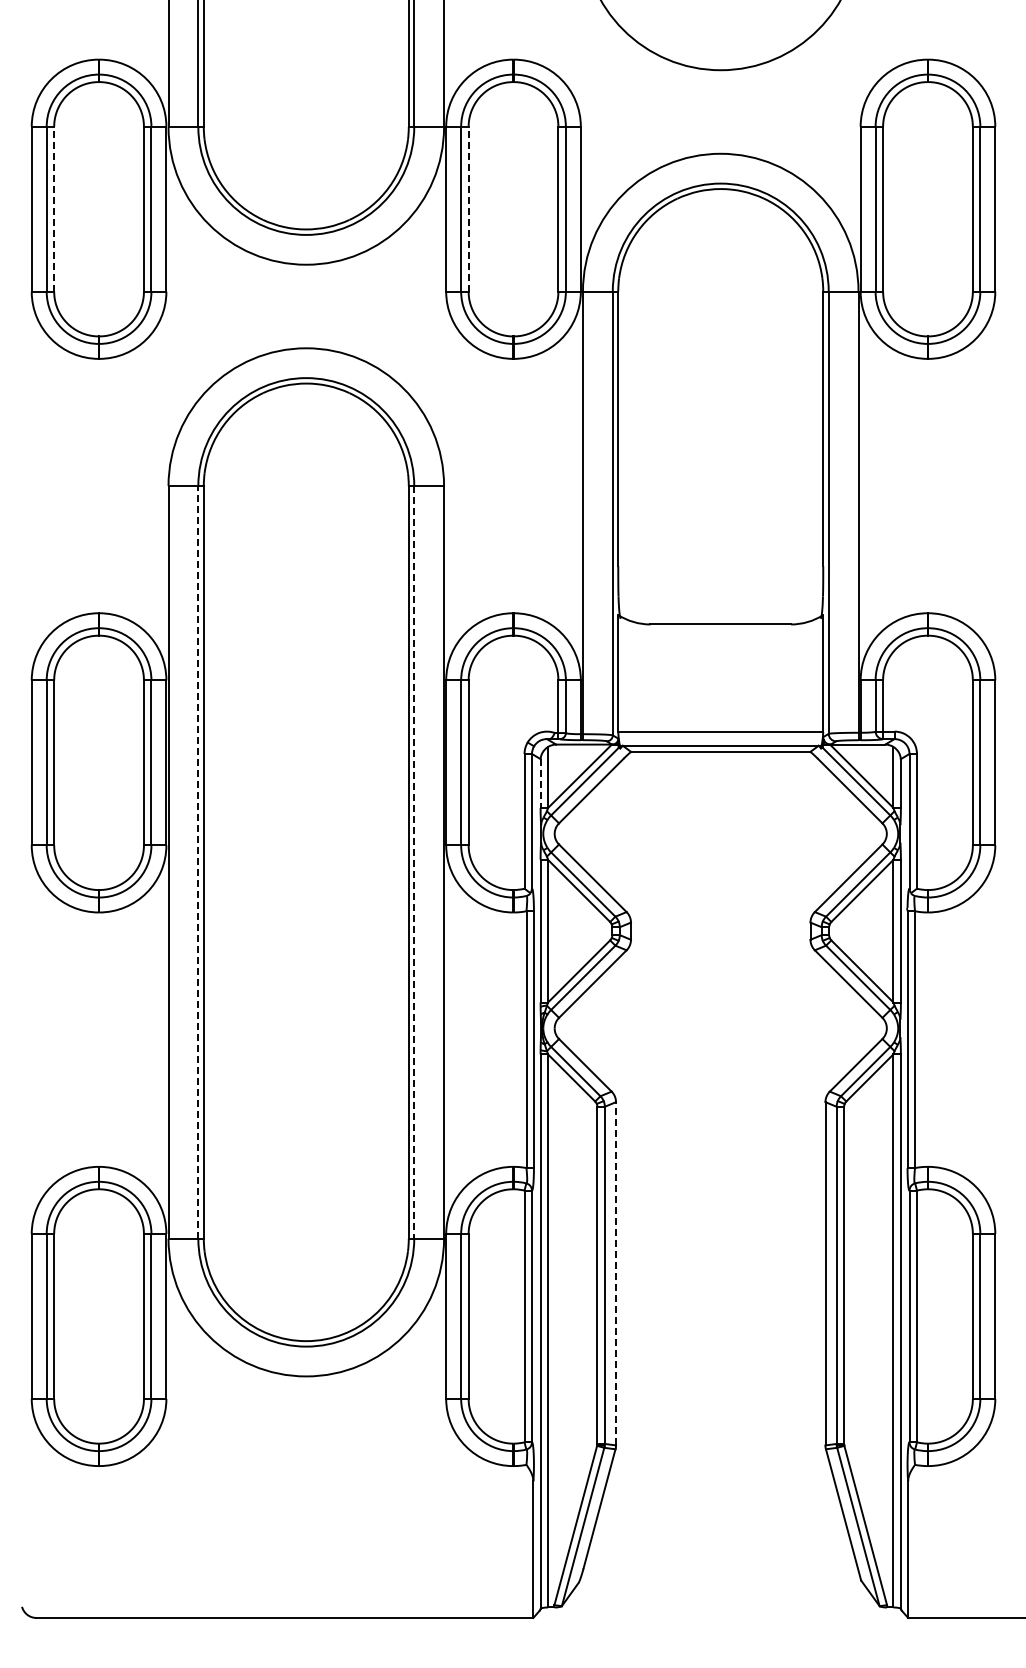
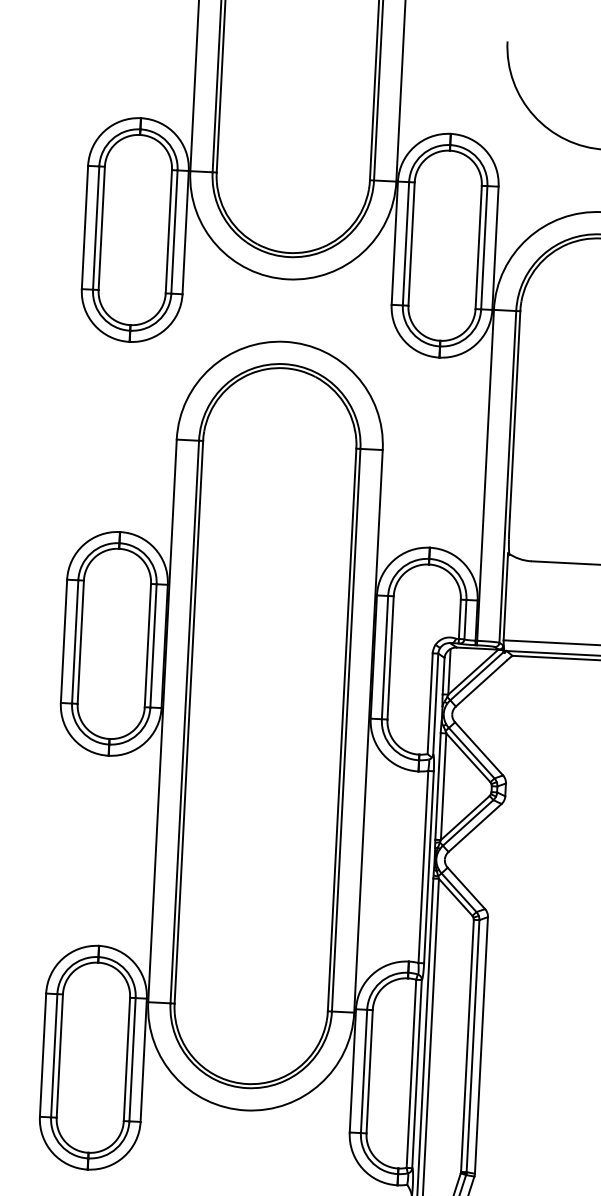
line: (54, 208) -> (102, 227), dashed -> solid
line: (468, 208) -> (411, 243), dashed -> solid
line: (540, 784) -> (443, 676), dashed -> solid
line: (198, 861) -> (184, 721), dashed -> solid
line: (414, 862) -> (346, 730), dashed -> solid
line: (616, 1273) -> (481, 1045), dashed -> solid

